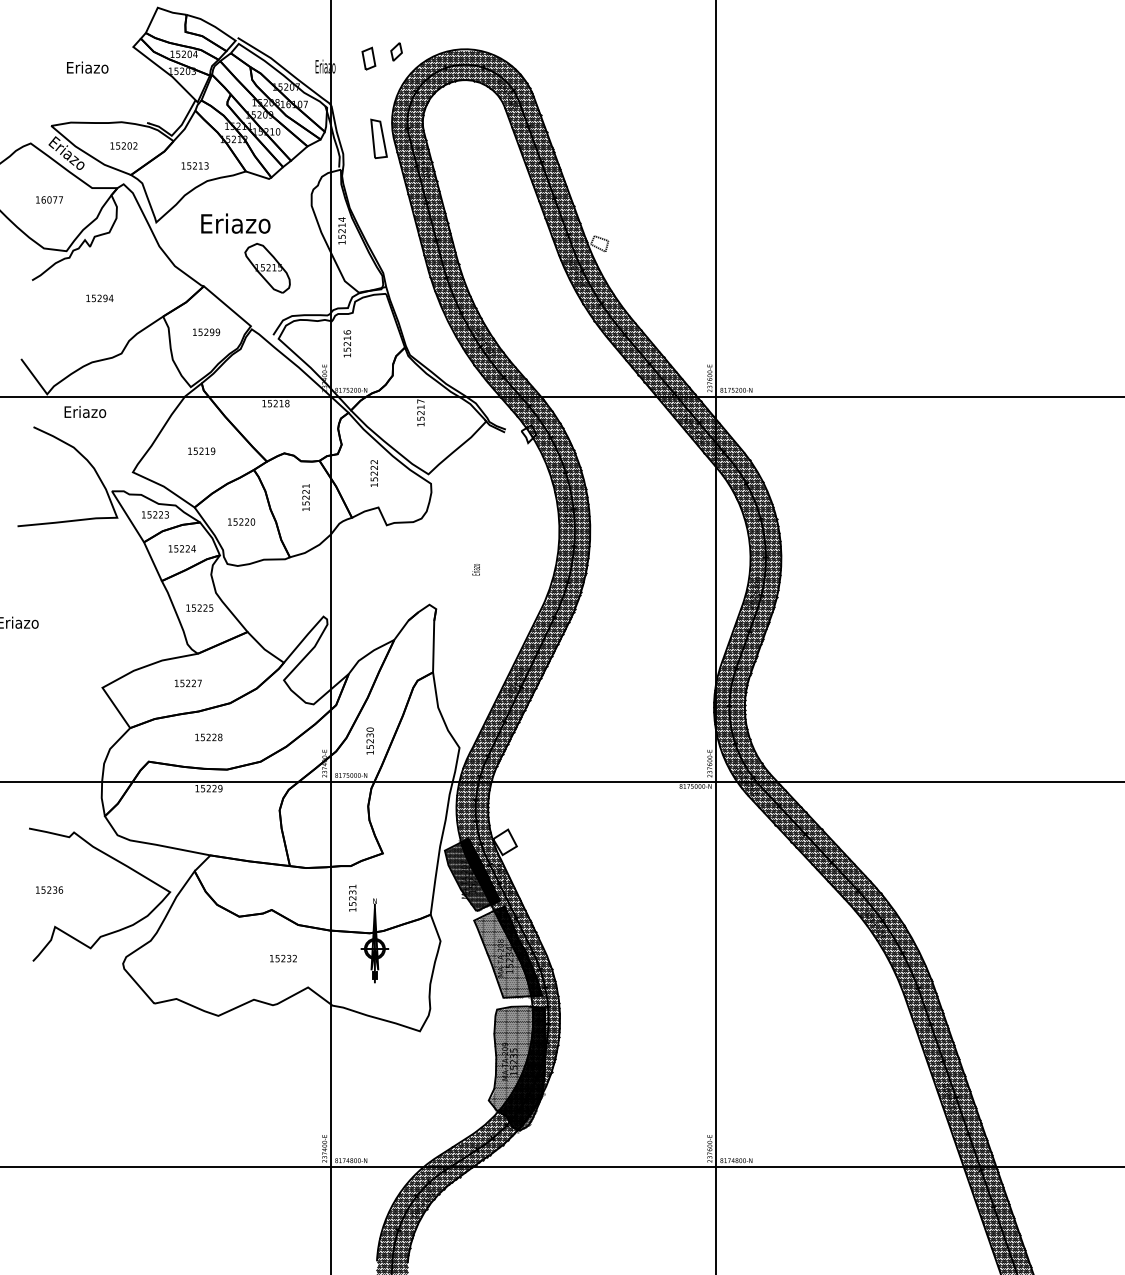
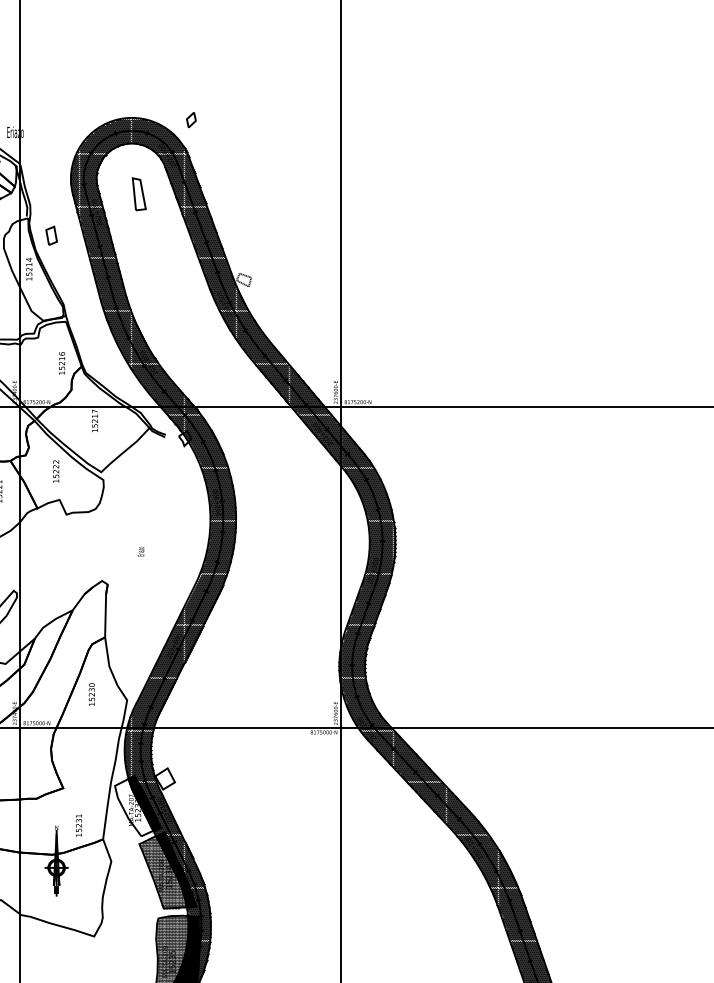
part: (396, 51) -> (191, 119), moved
part: (368, 58) -> (51, 235), moved
part: (378, 138) -> (138, 193), moved
text: (347, 343) -> (62, 363), moved
text: (369, 740) -> (91, 694), moved
hatch: (467, 876) -> (133, 807), removed
text: (352, 897) -> (78, 824), moved

